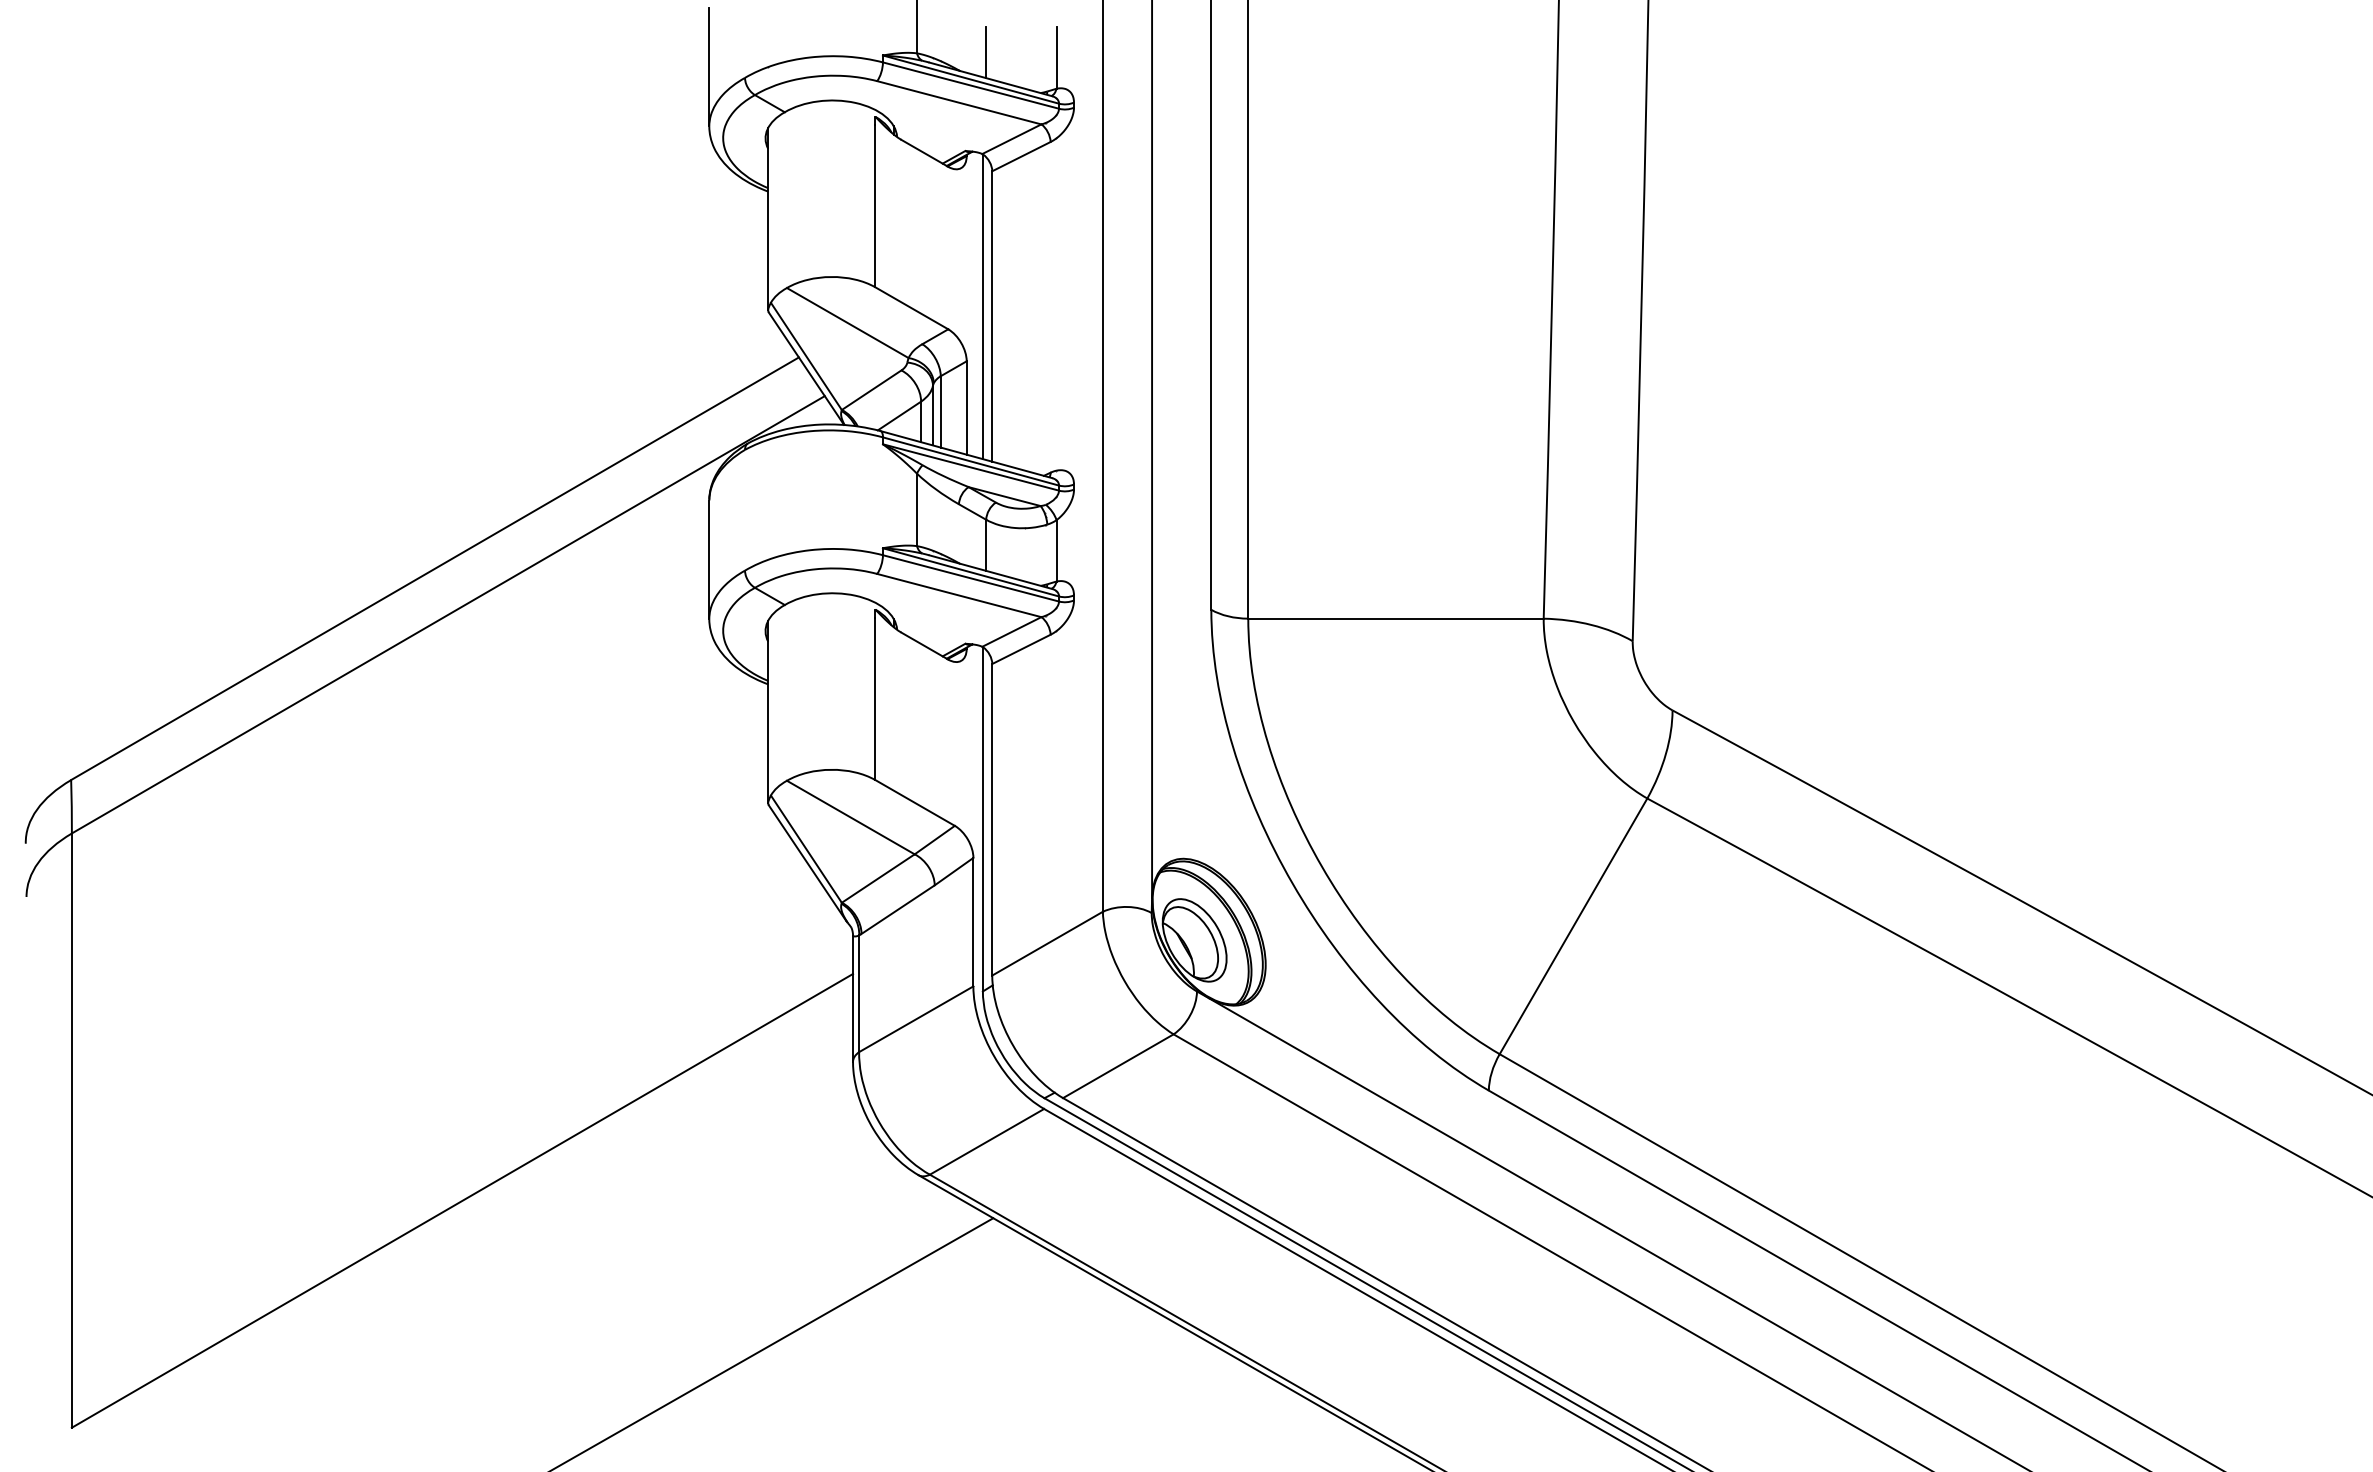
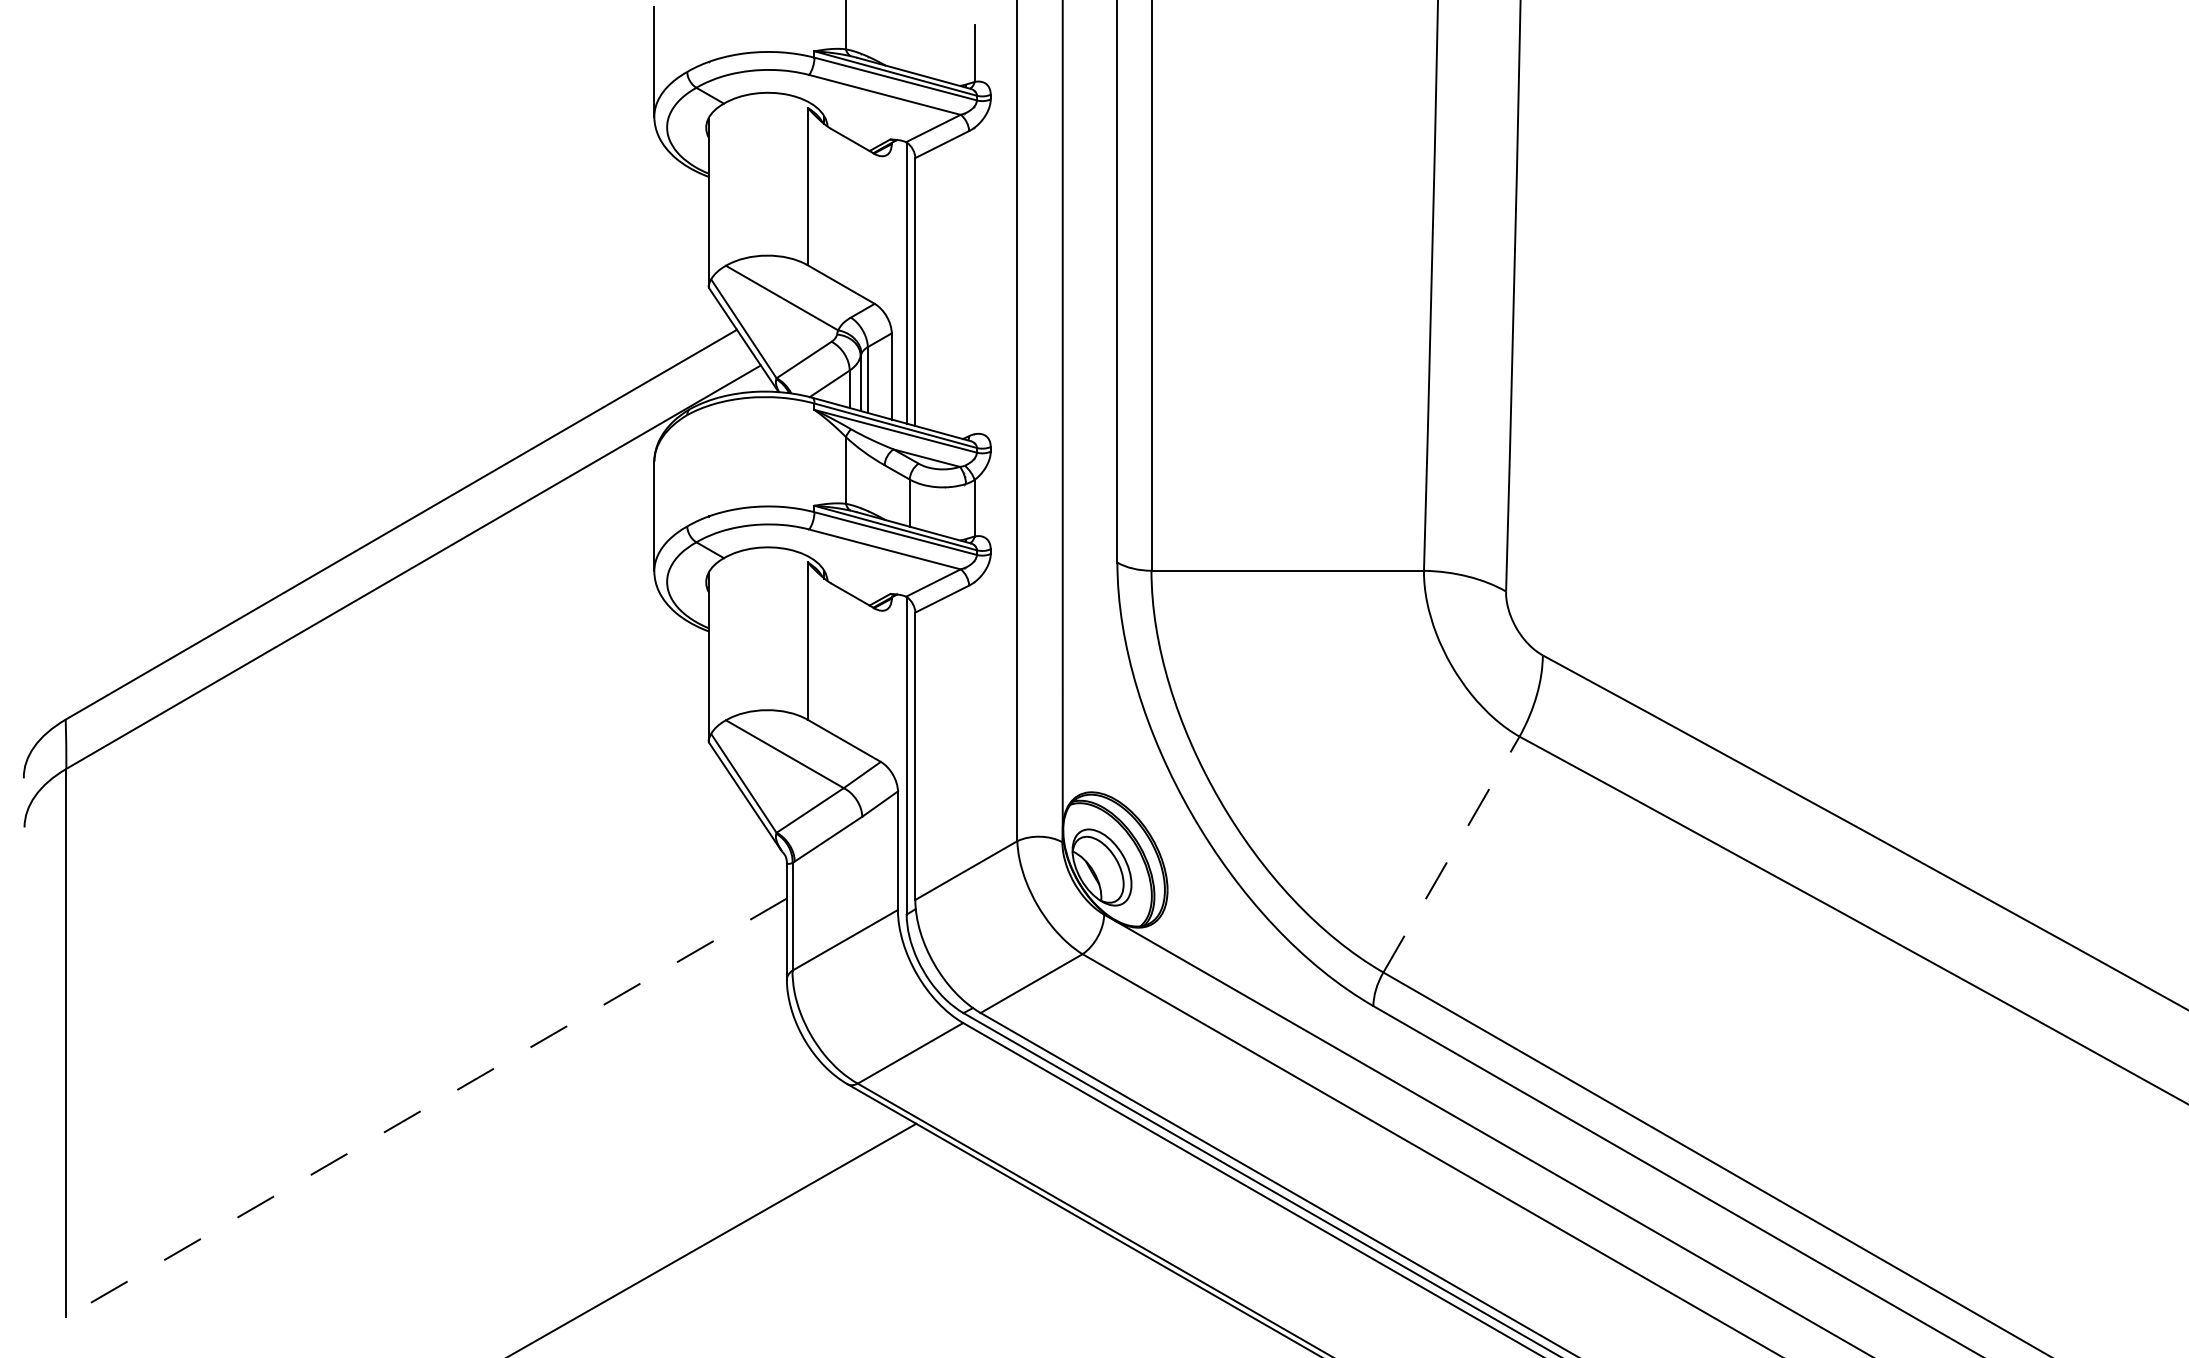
line: (986, 52) -> (910, 48), removed
line: (1573, 926) -> (1451, 854), solid -> dashed
line: (462, 1200) -> (426, 1107), solid -> dashed

